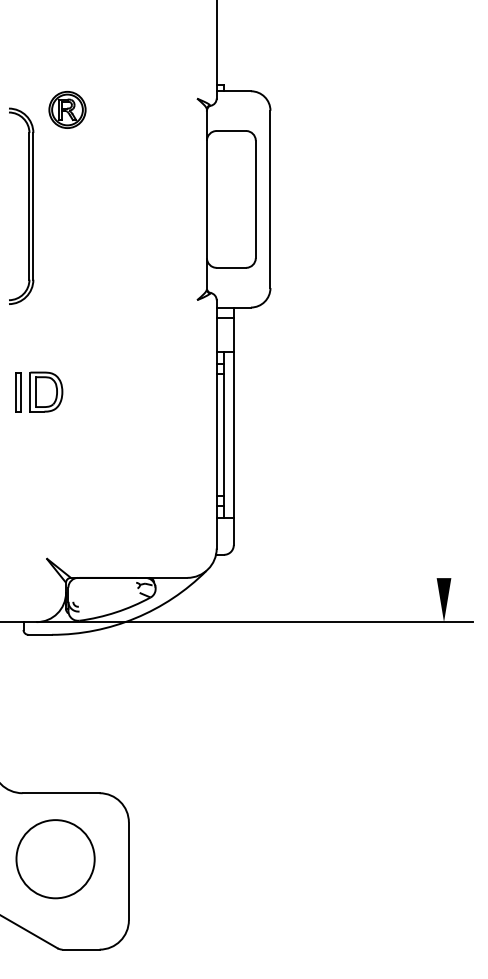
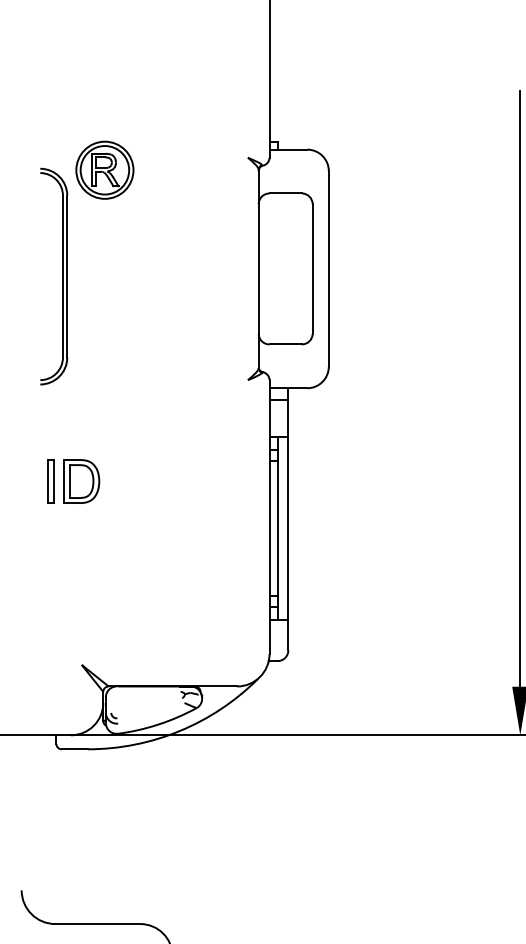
part: (67, 109) -> (104, 169), size x1.43
line: (444, 308) -> (520, 389), added

